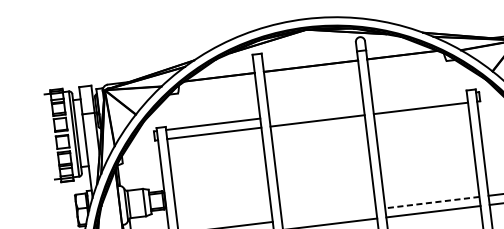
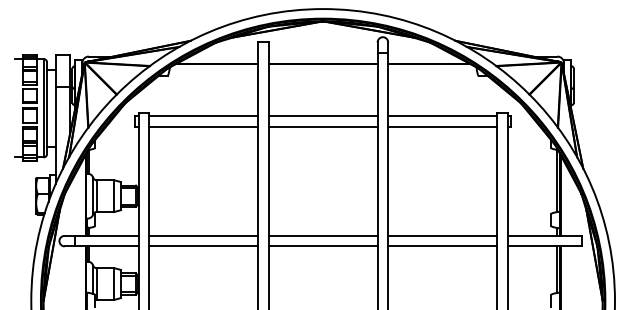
line: (419, 99) -> (442, 116), added
line: (315, 112) -> (322, 116), added
line: (432, 202) -> (442, 235), dashed -> solid
line: (328, 214) -> (322, 235), added

